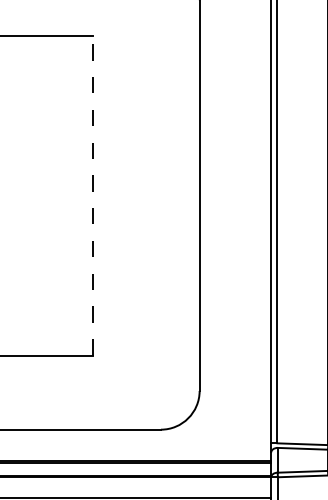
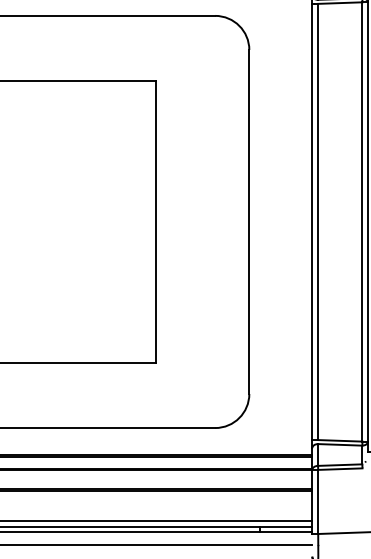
line: (93, 195) -> (155, 221), dashed -> solid

